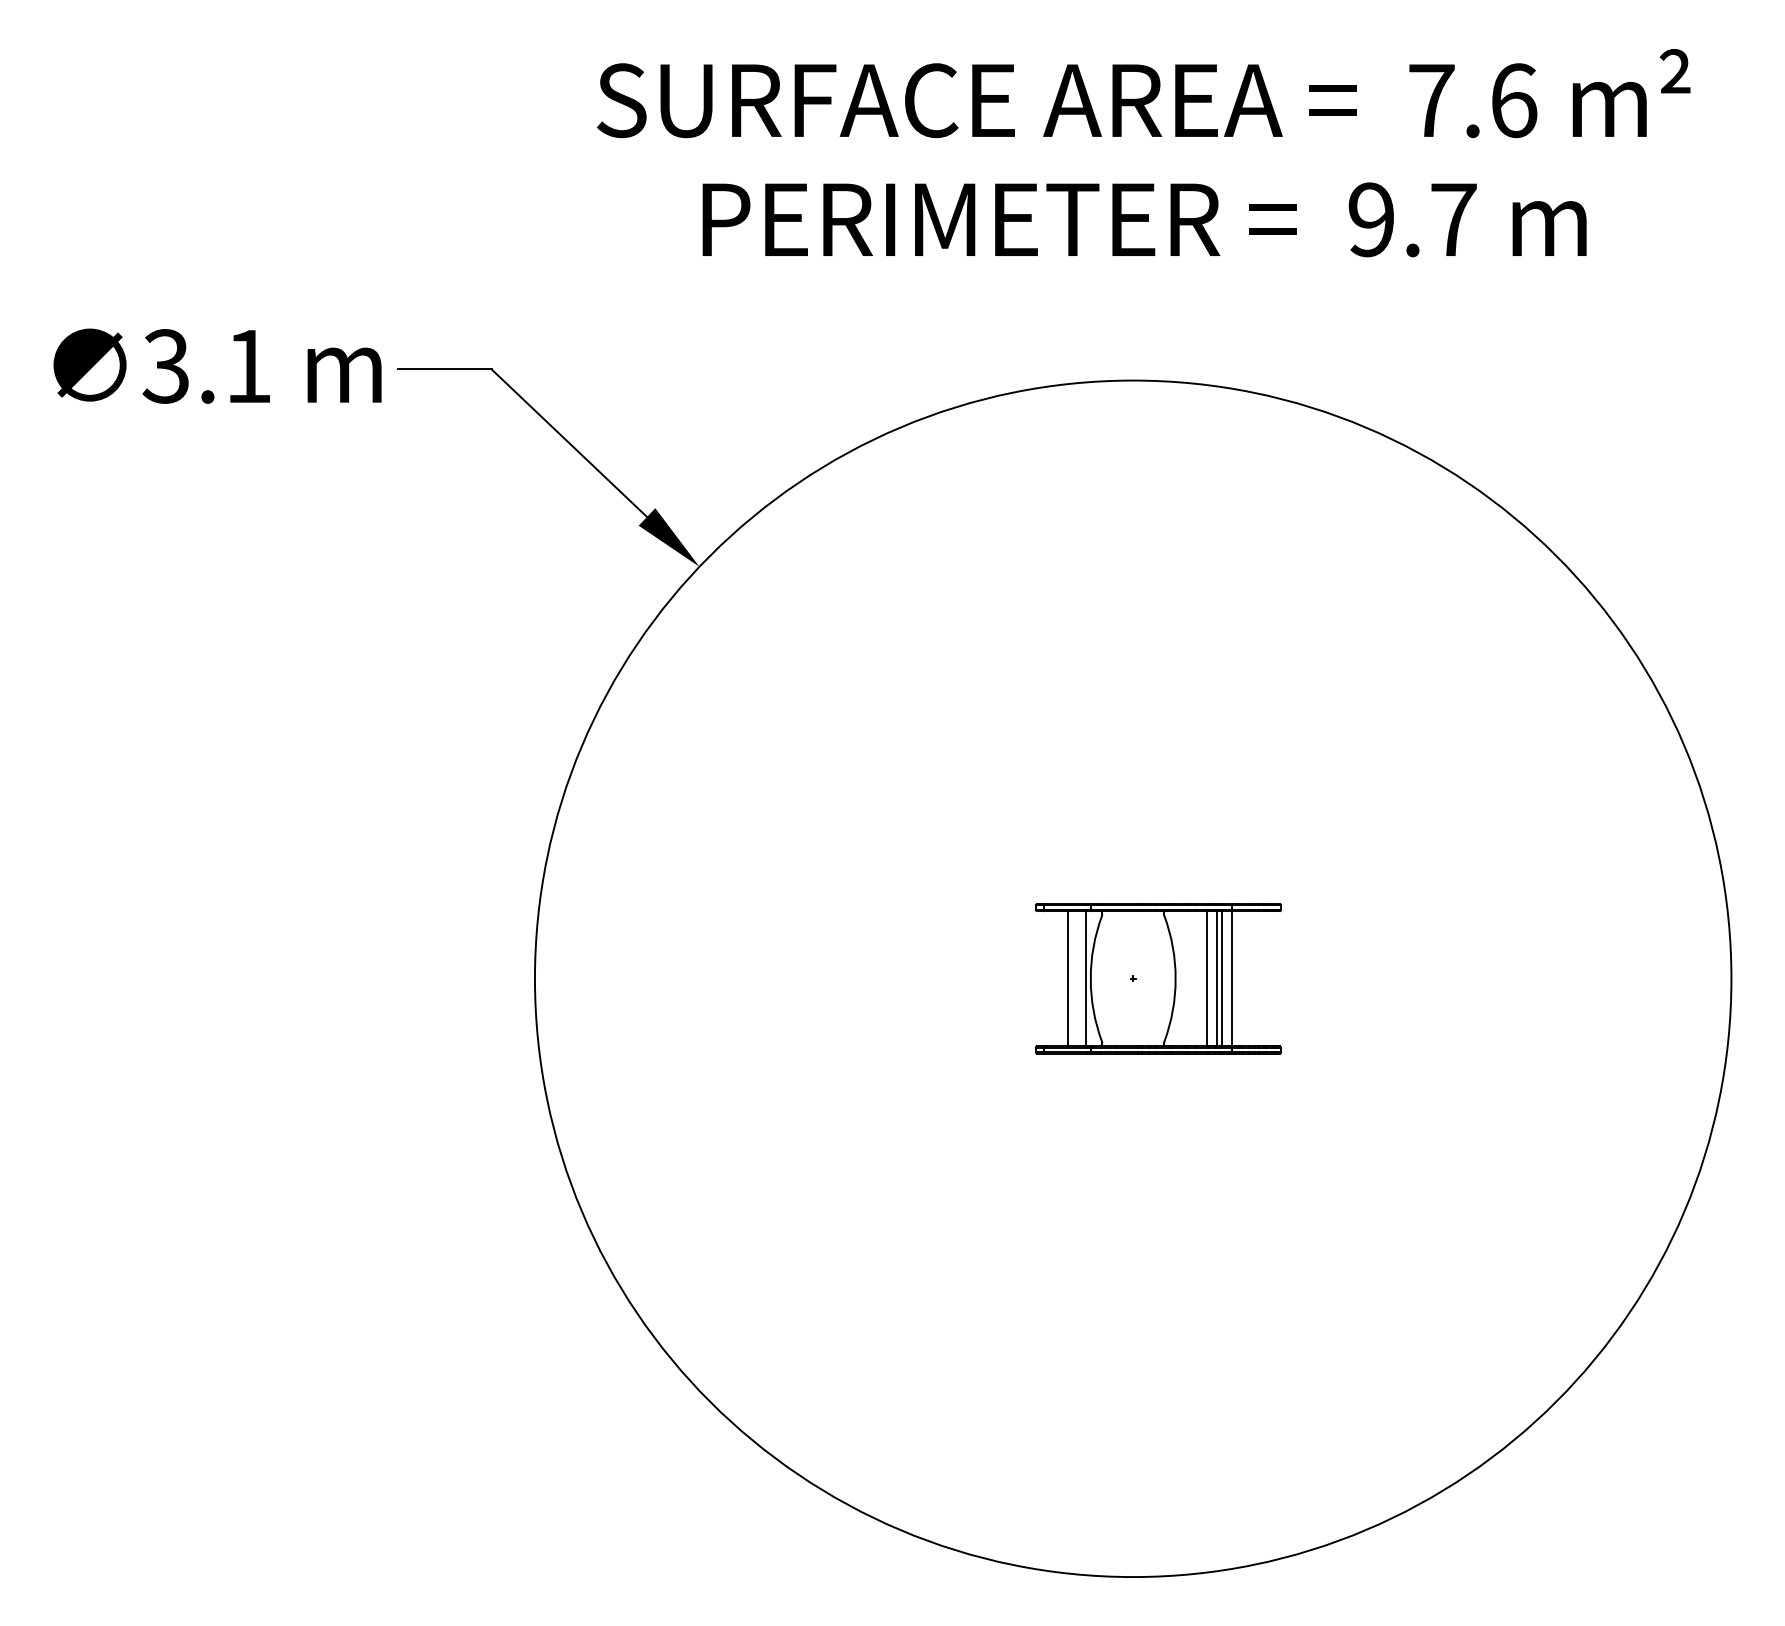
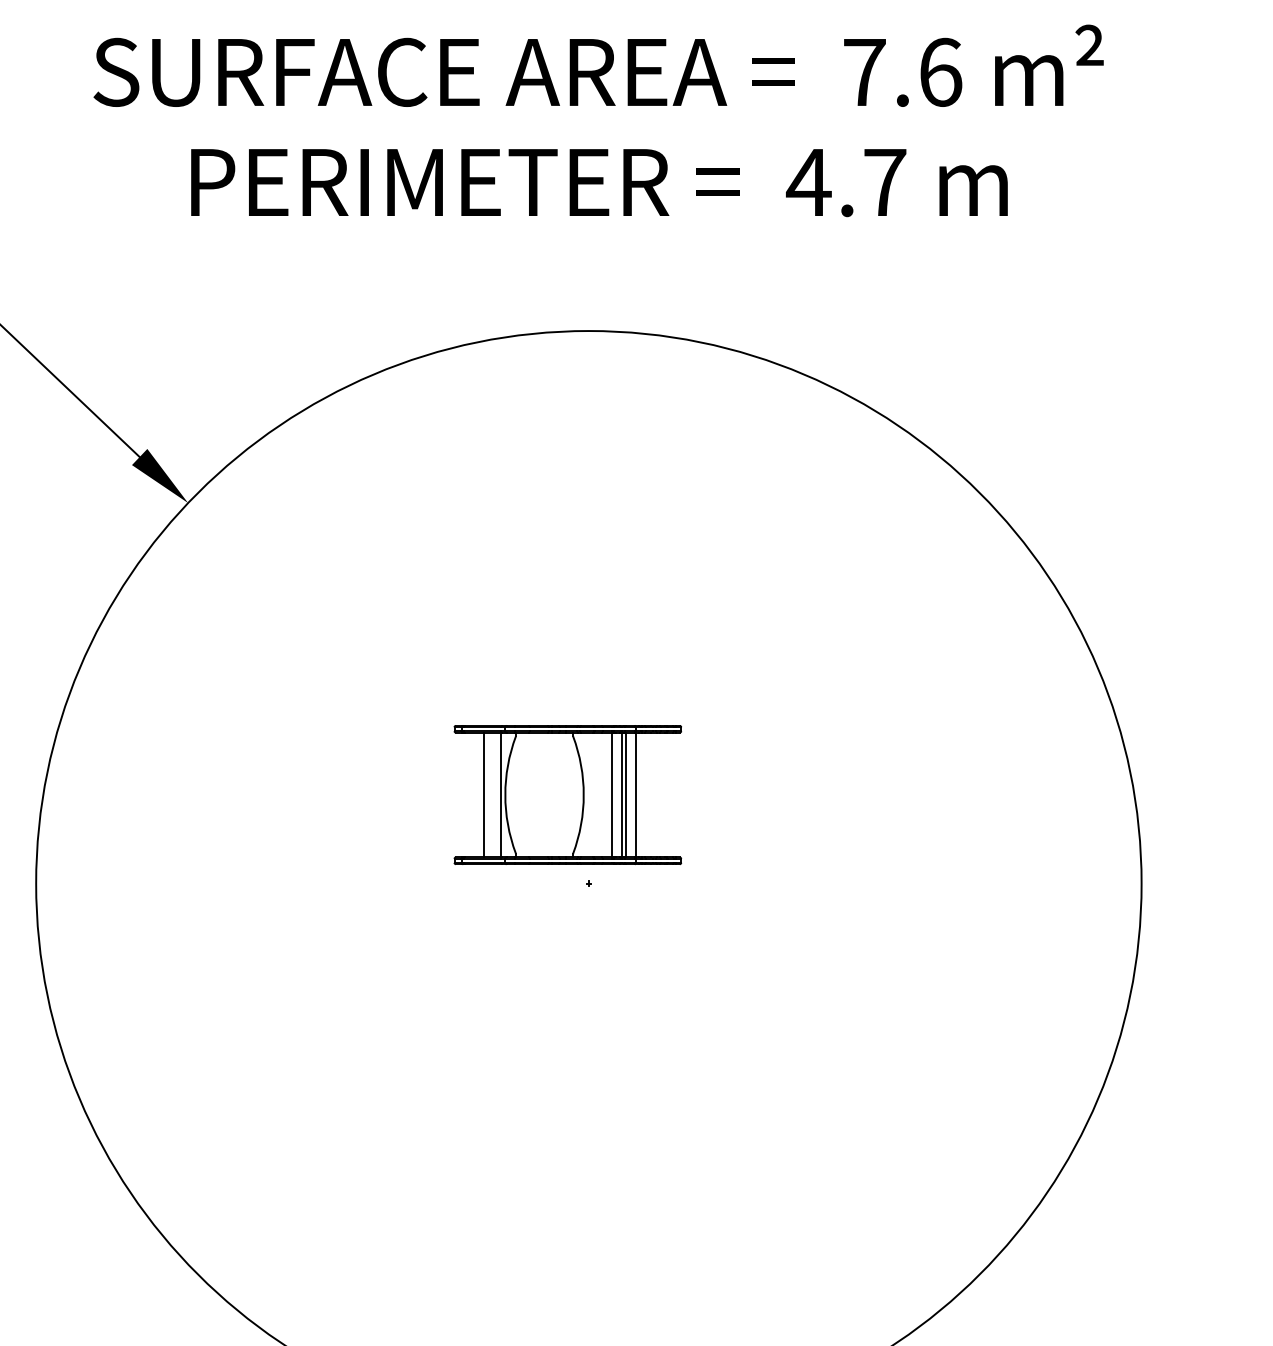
text: (1371, 219) -> (809, 182), 9.7 -> 4.7
part: (1158, 978) -> (567, 794), moved

